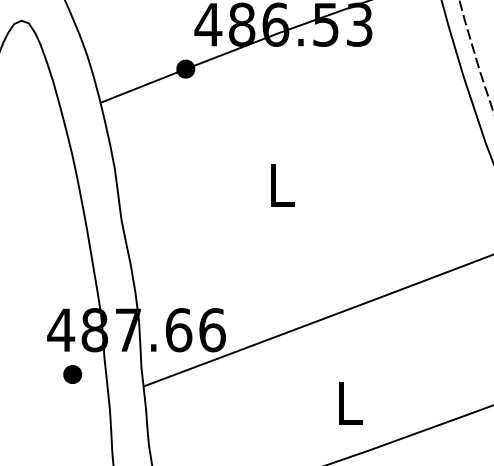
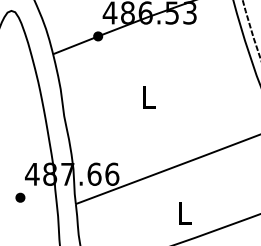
part: (72, 374) -> (20, 197), moved

